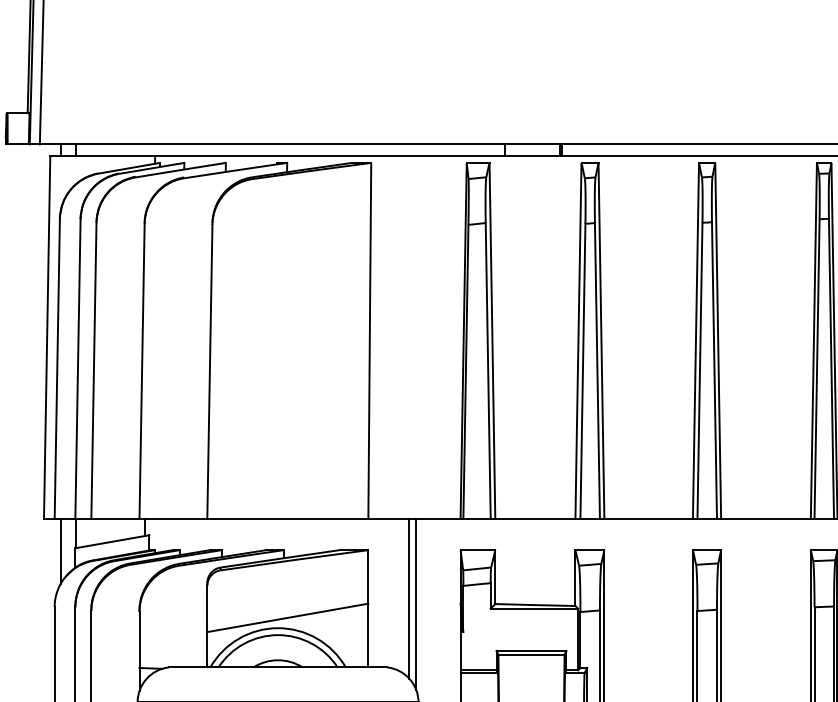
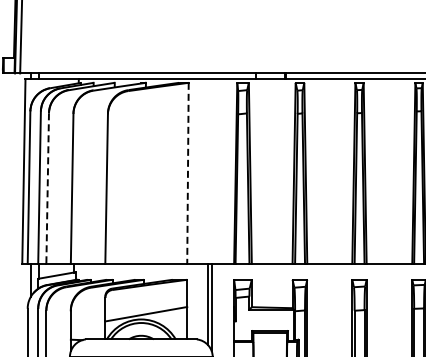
line: (368, 343) -> (187, 174), solid -> dashed
line: (93, 372) -> (47, 189), solid -> dashed

